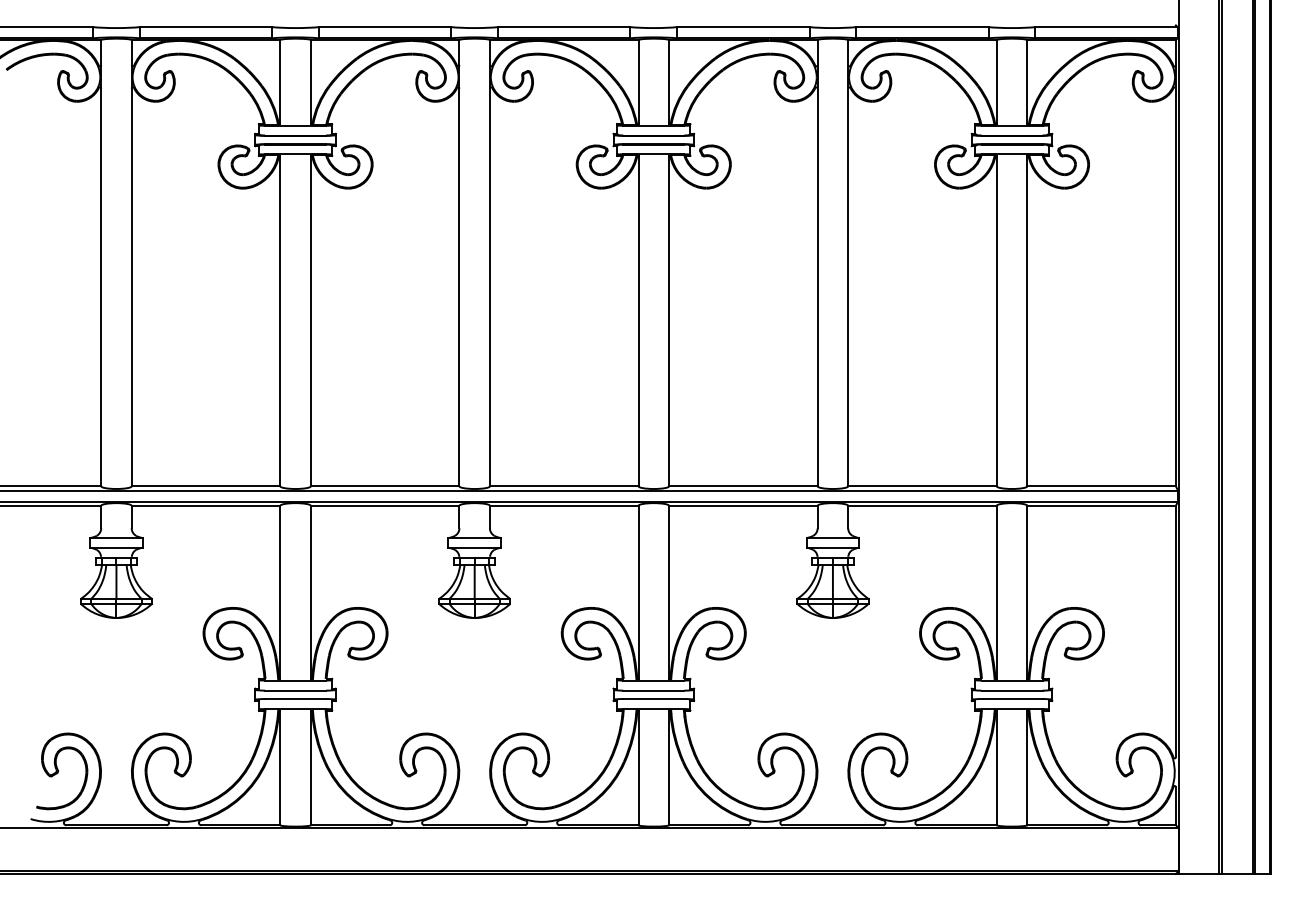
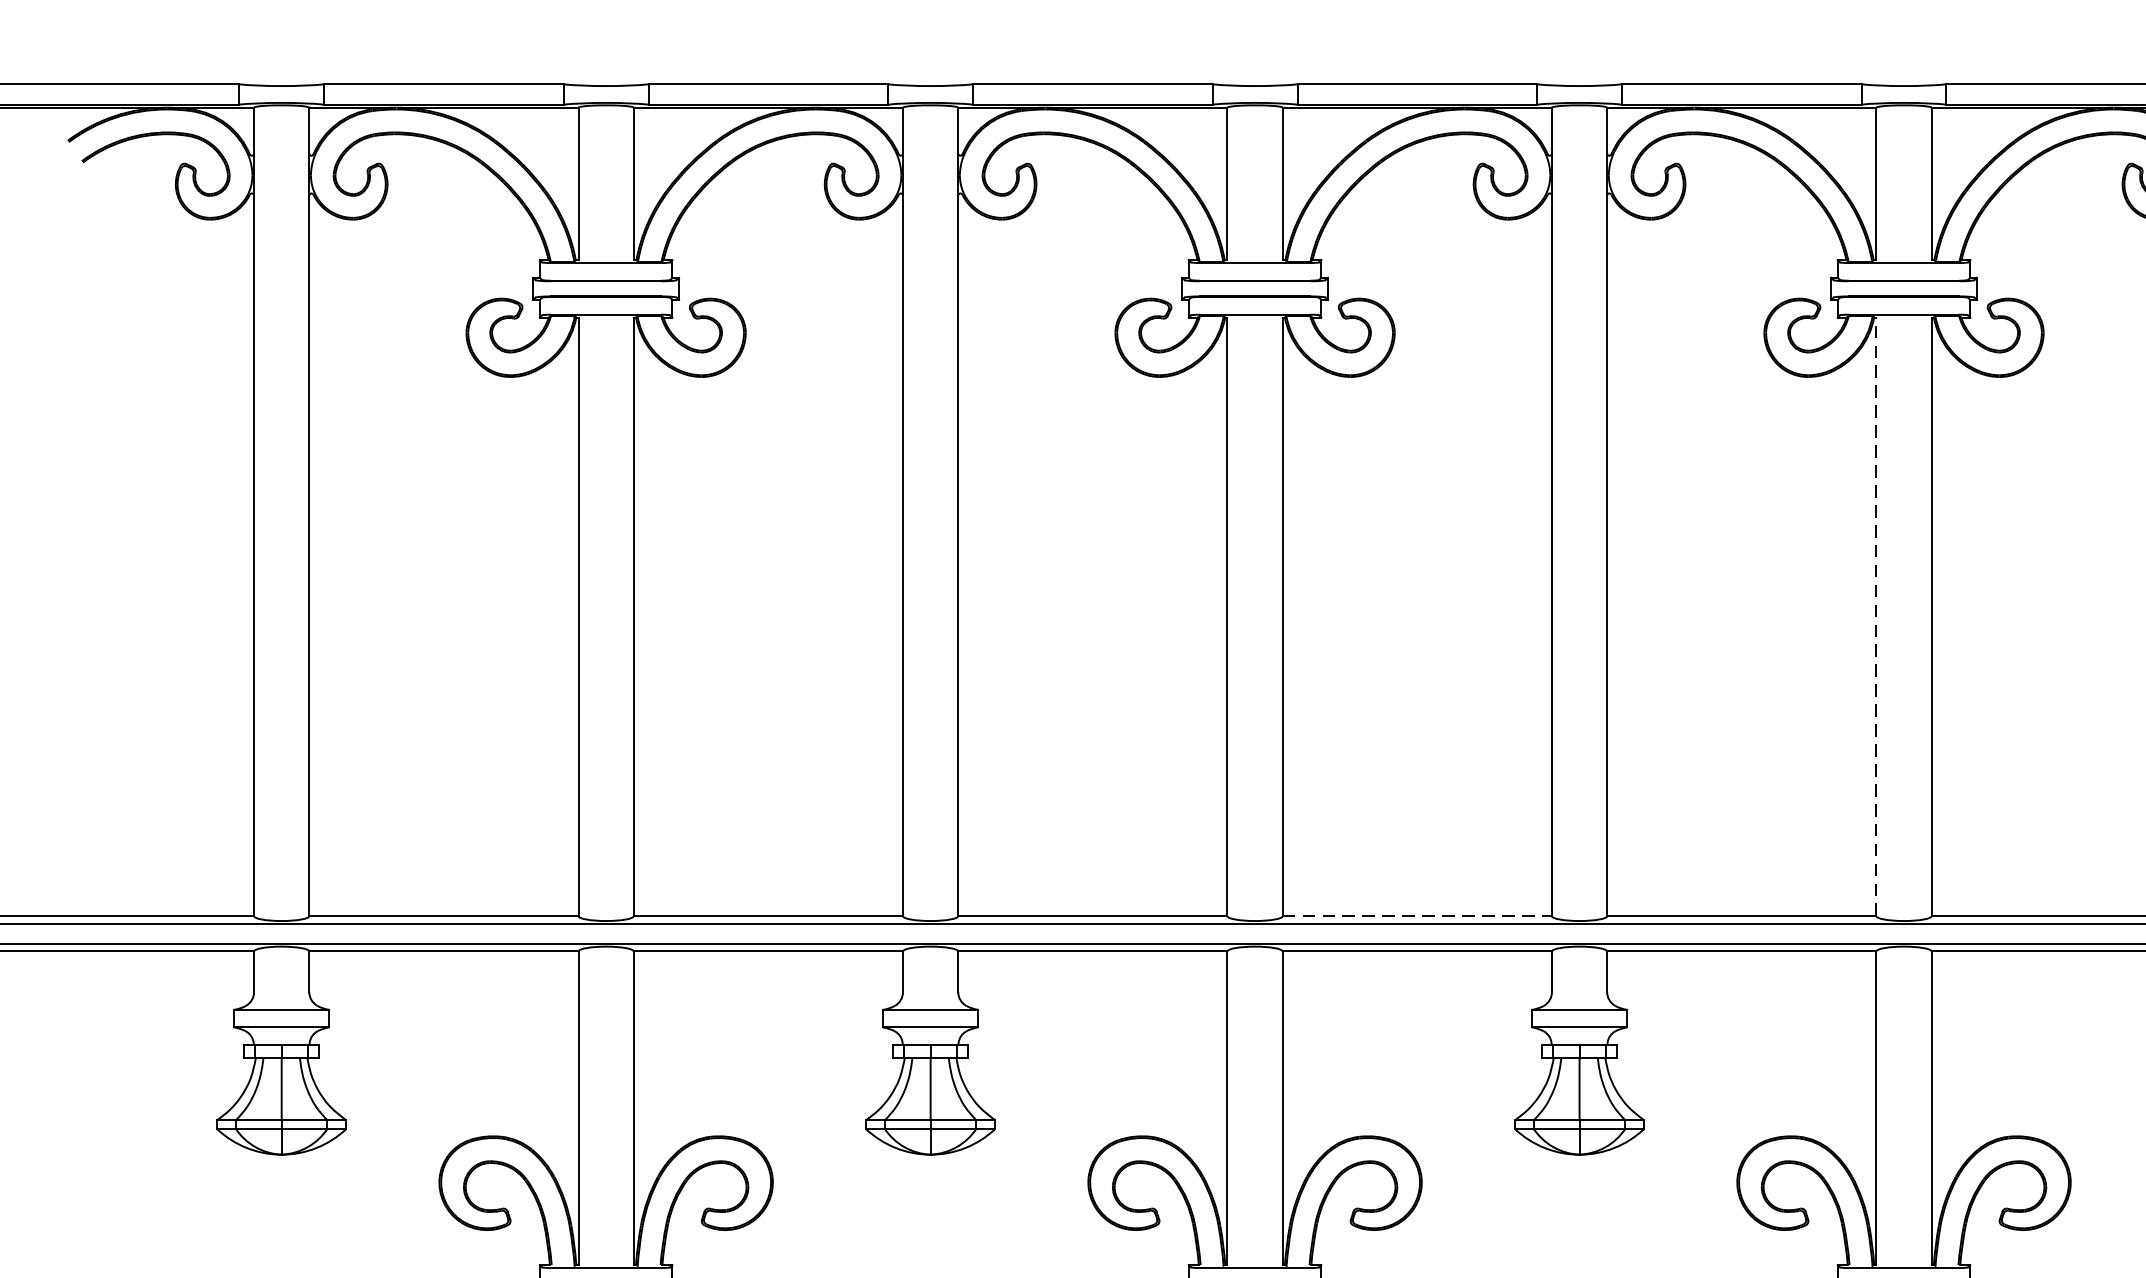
line: (996, 320) -> (1875, 615), solid -> dashed
line: (743, 486) -> (1417, 916), solid -> dashed

